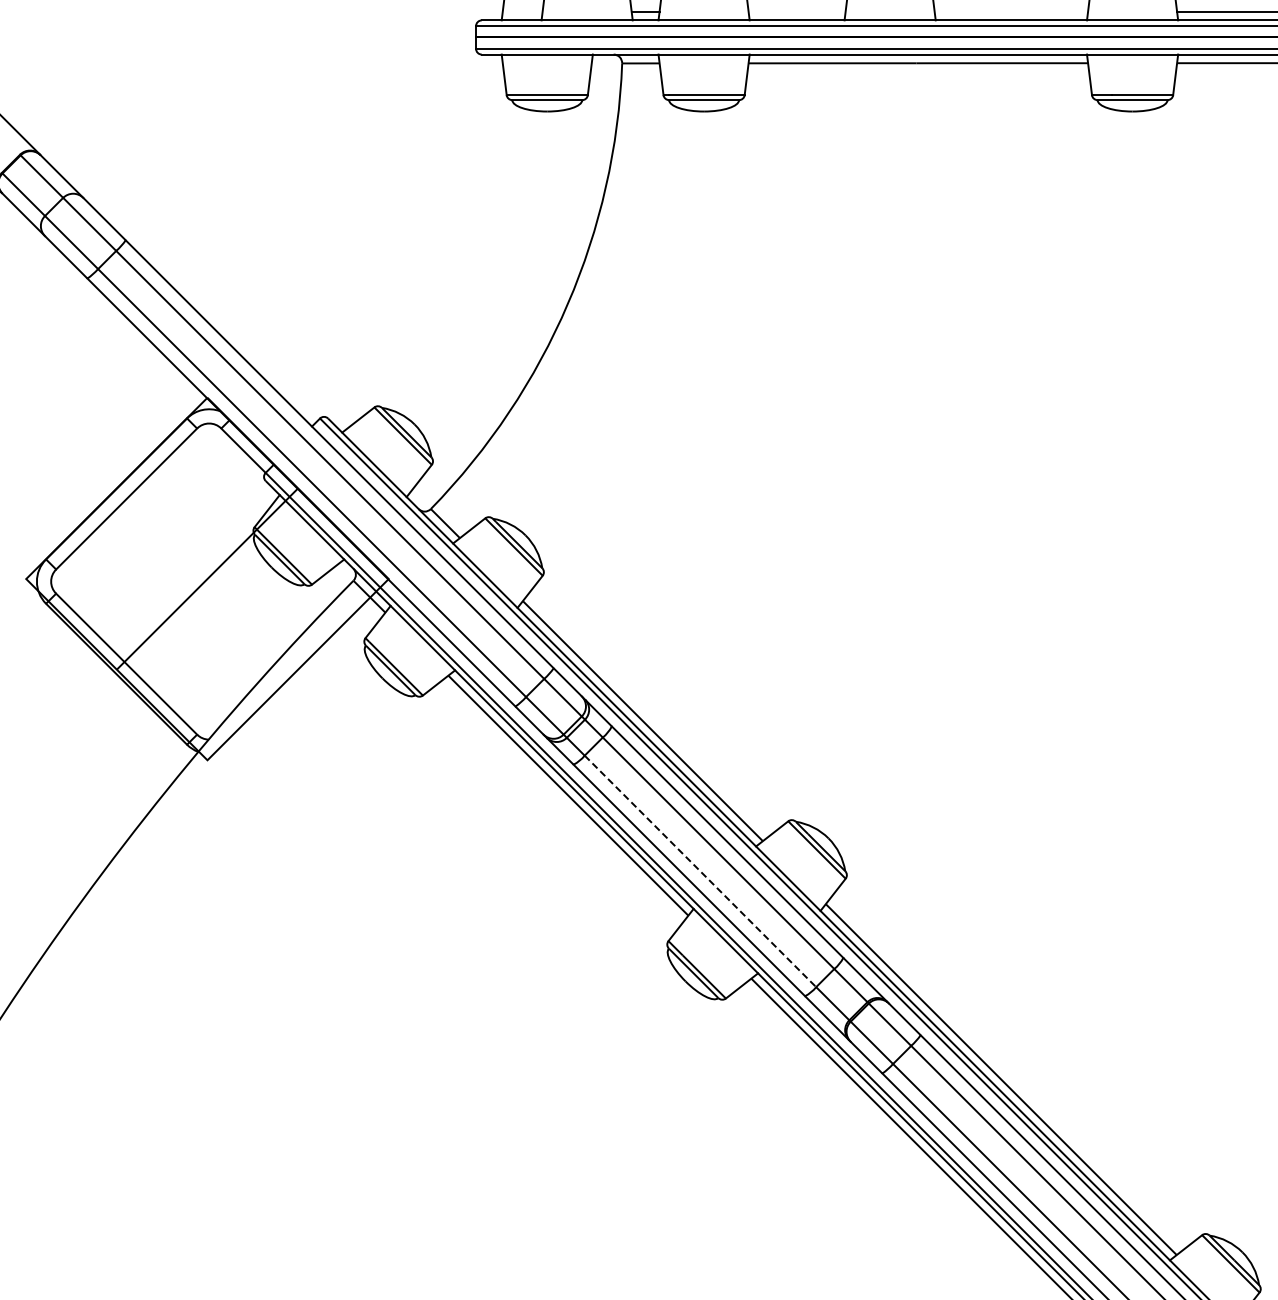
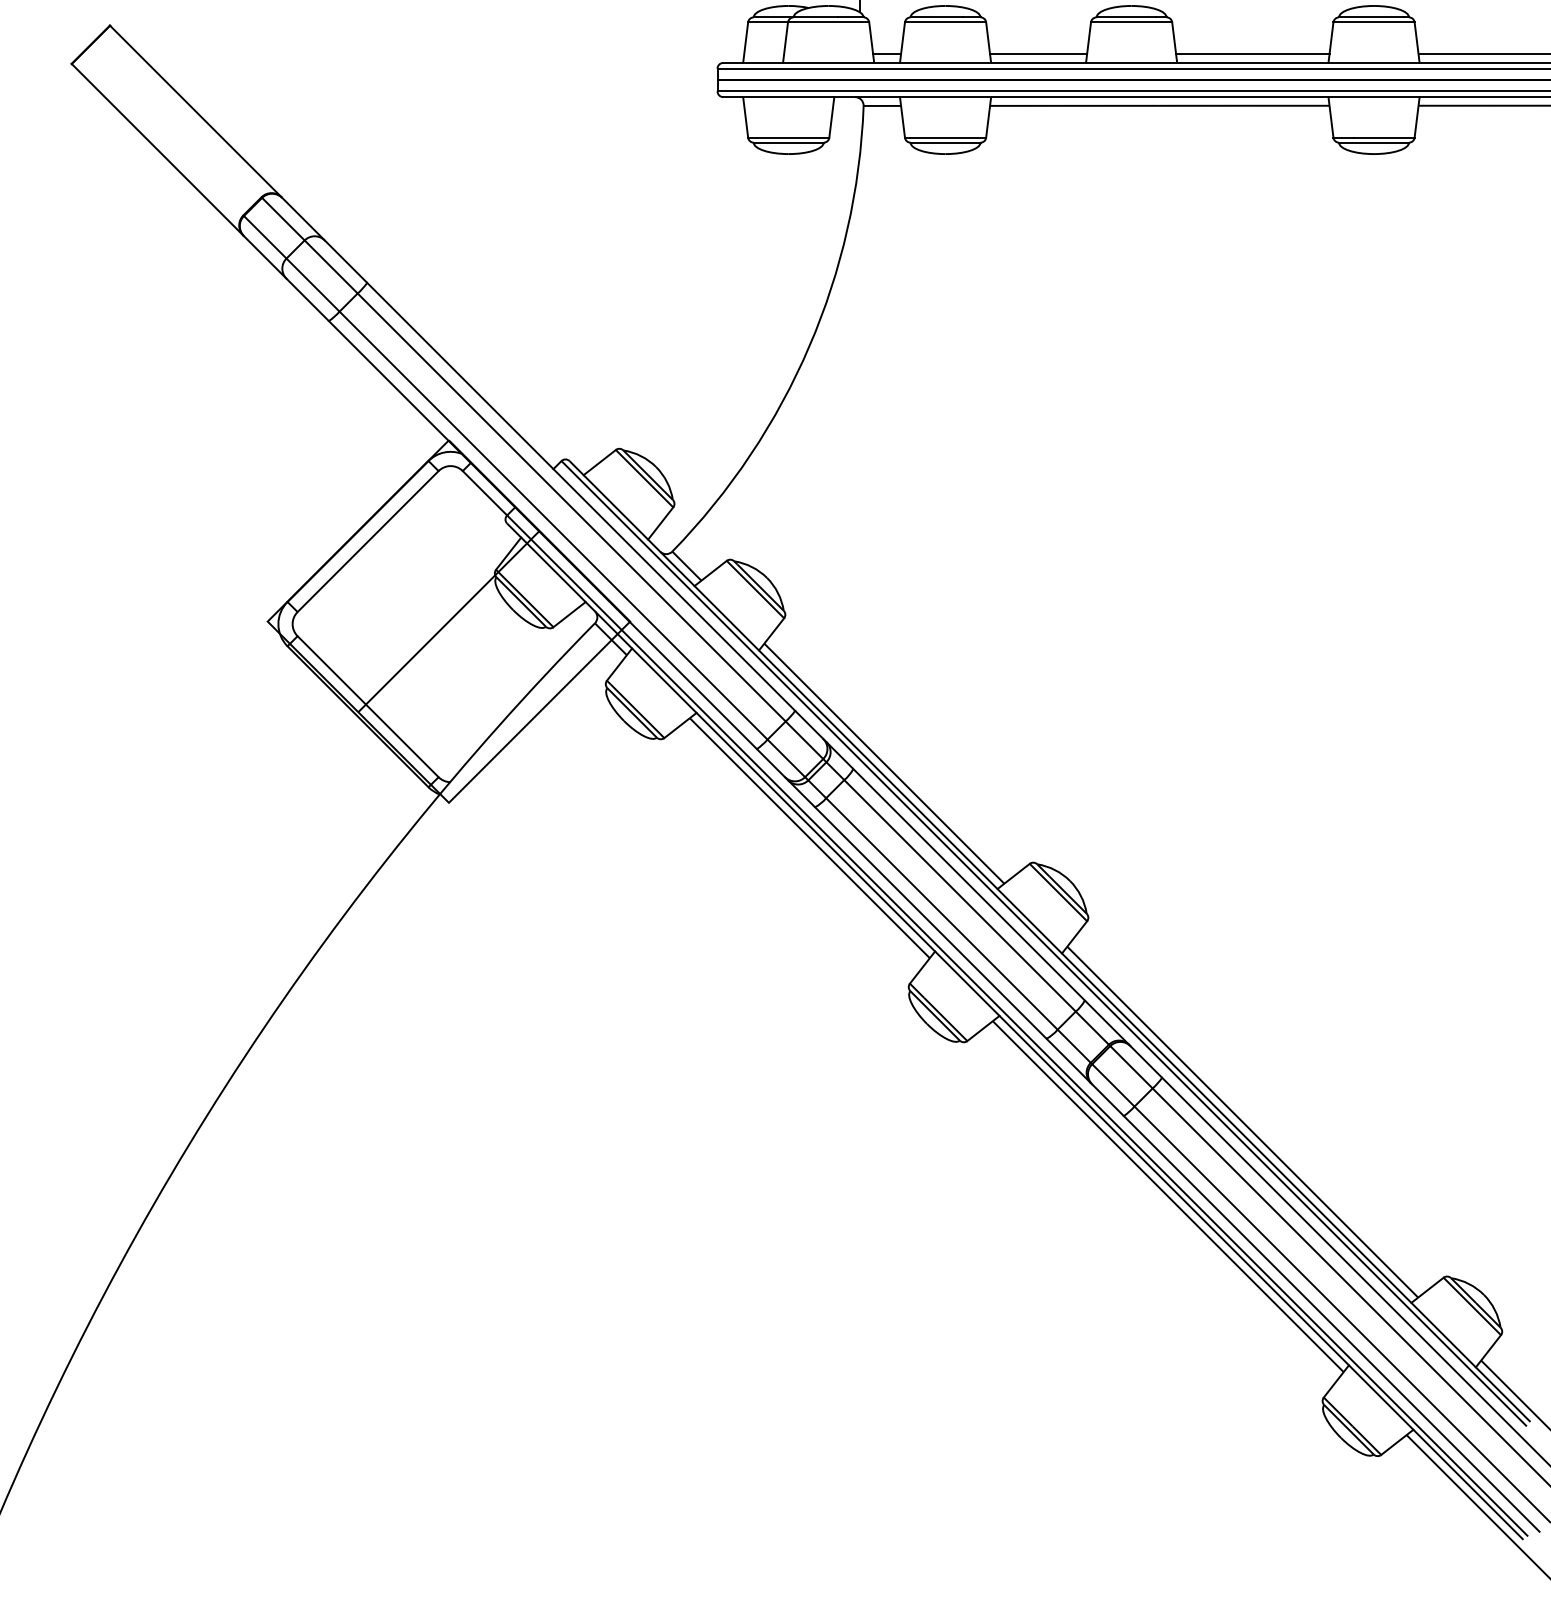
line: (797, 11) -> (1038, 54), added
line: (1011, 11) -> (1252, 54), added
line: (700, 870) -> (941, 913), dashed -> solid

